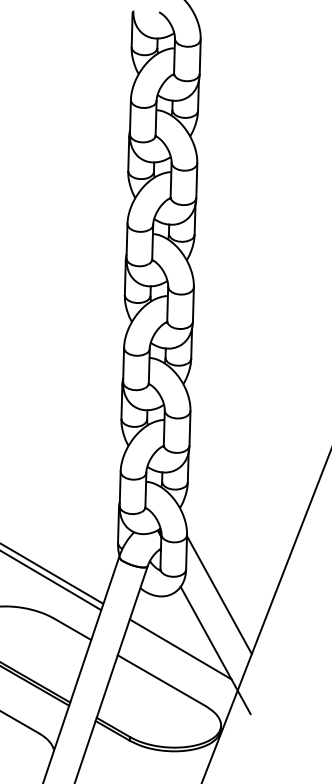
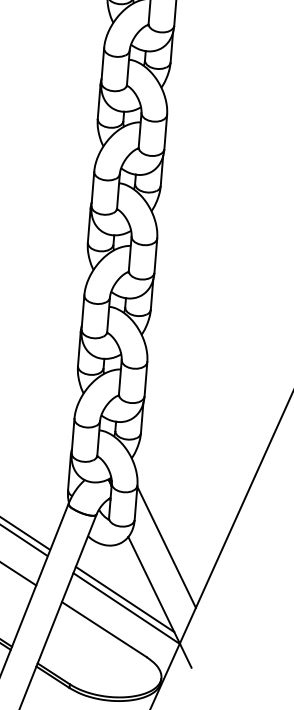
line: (182, 658) -> (126, 608), added

